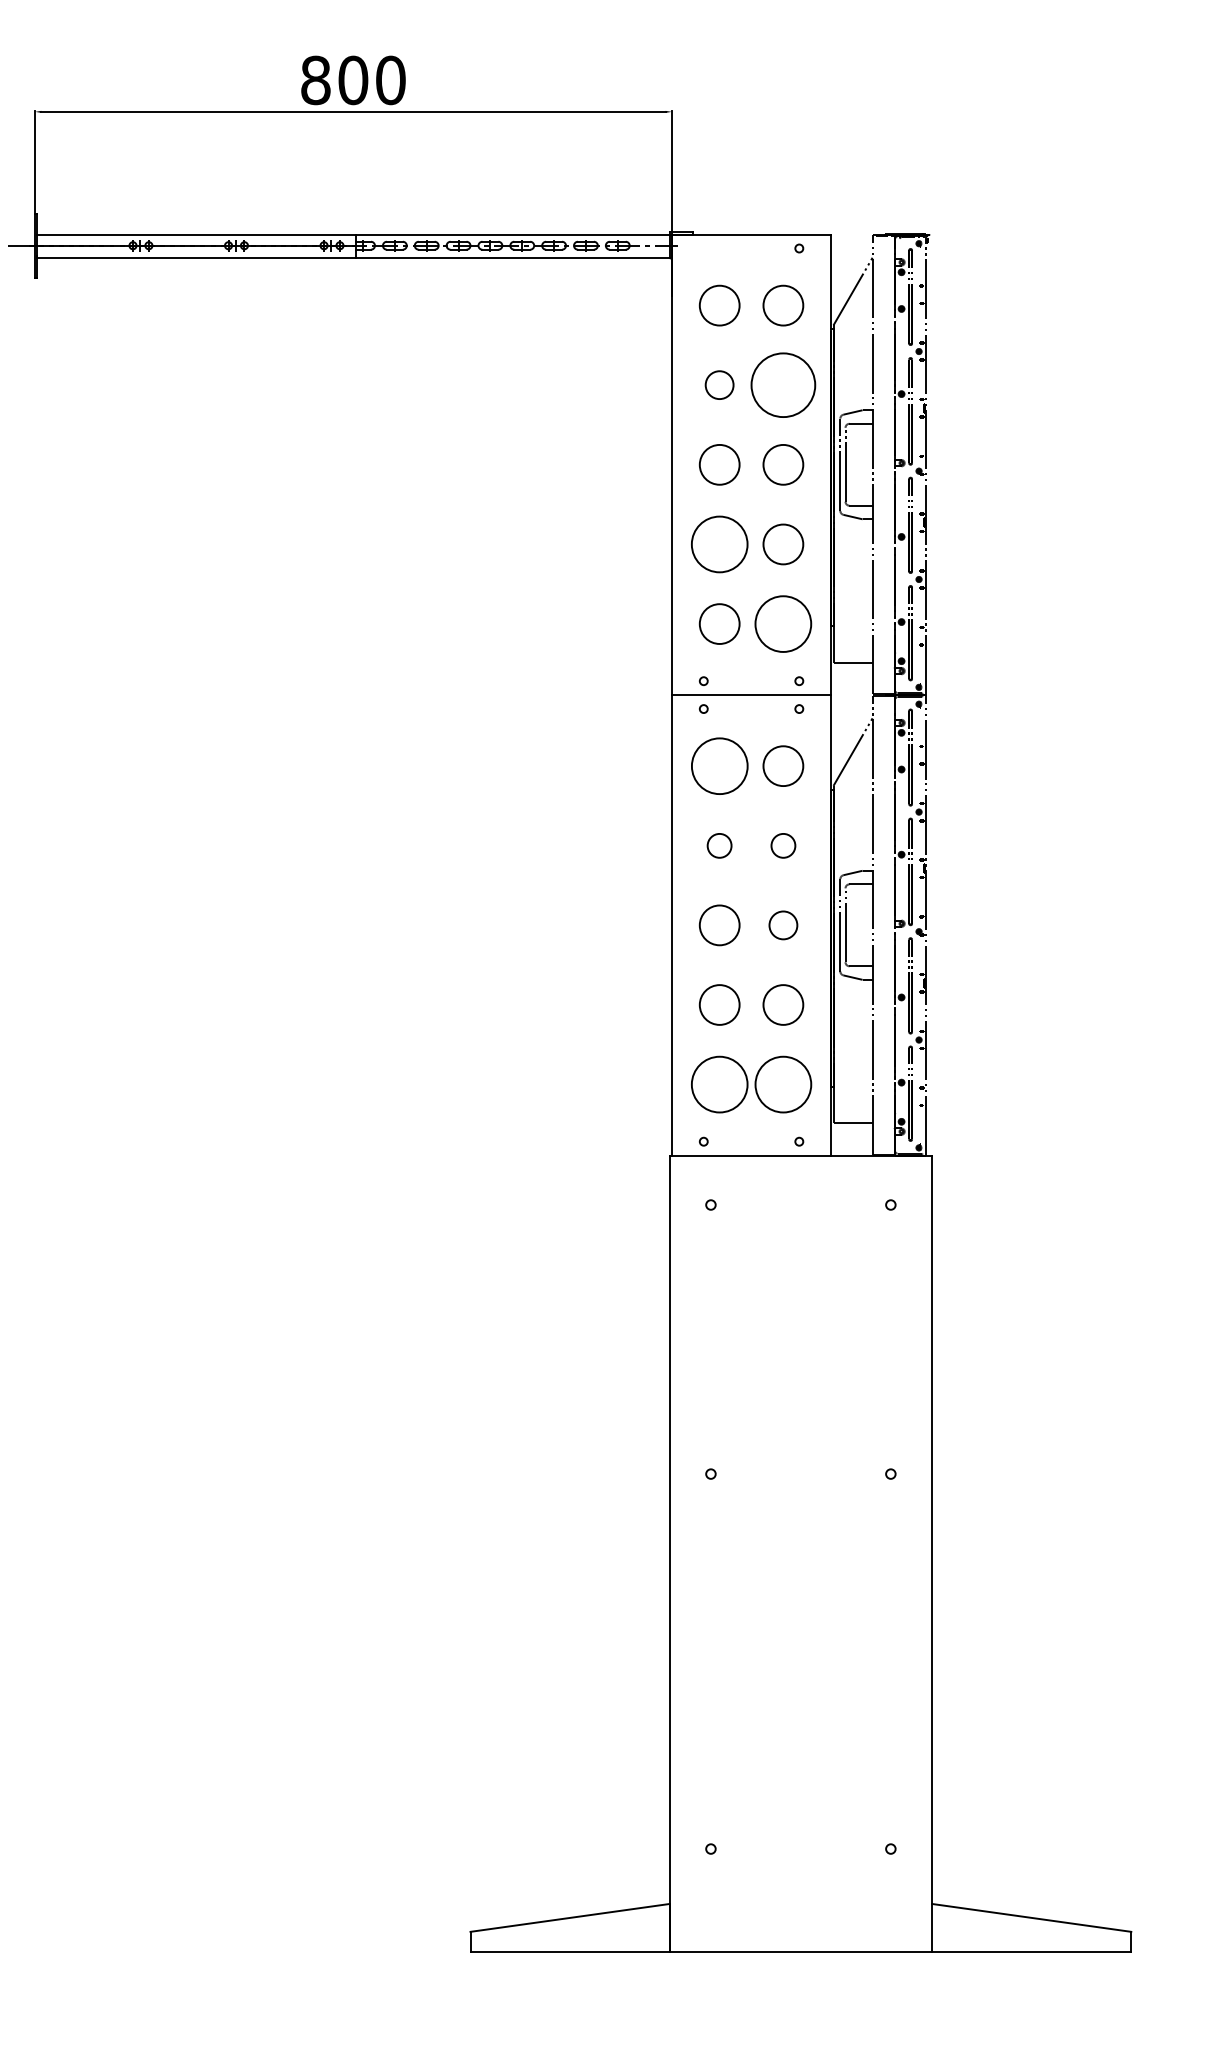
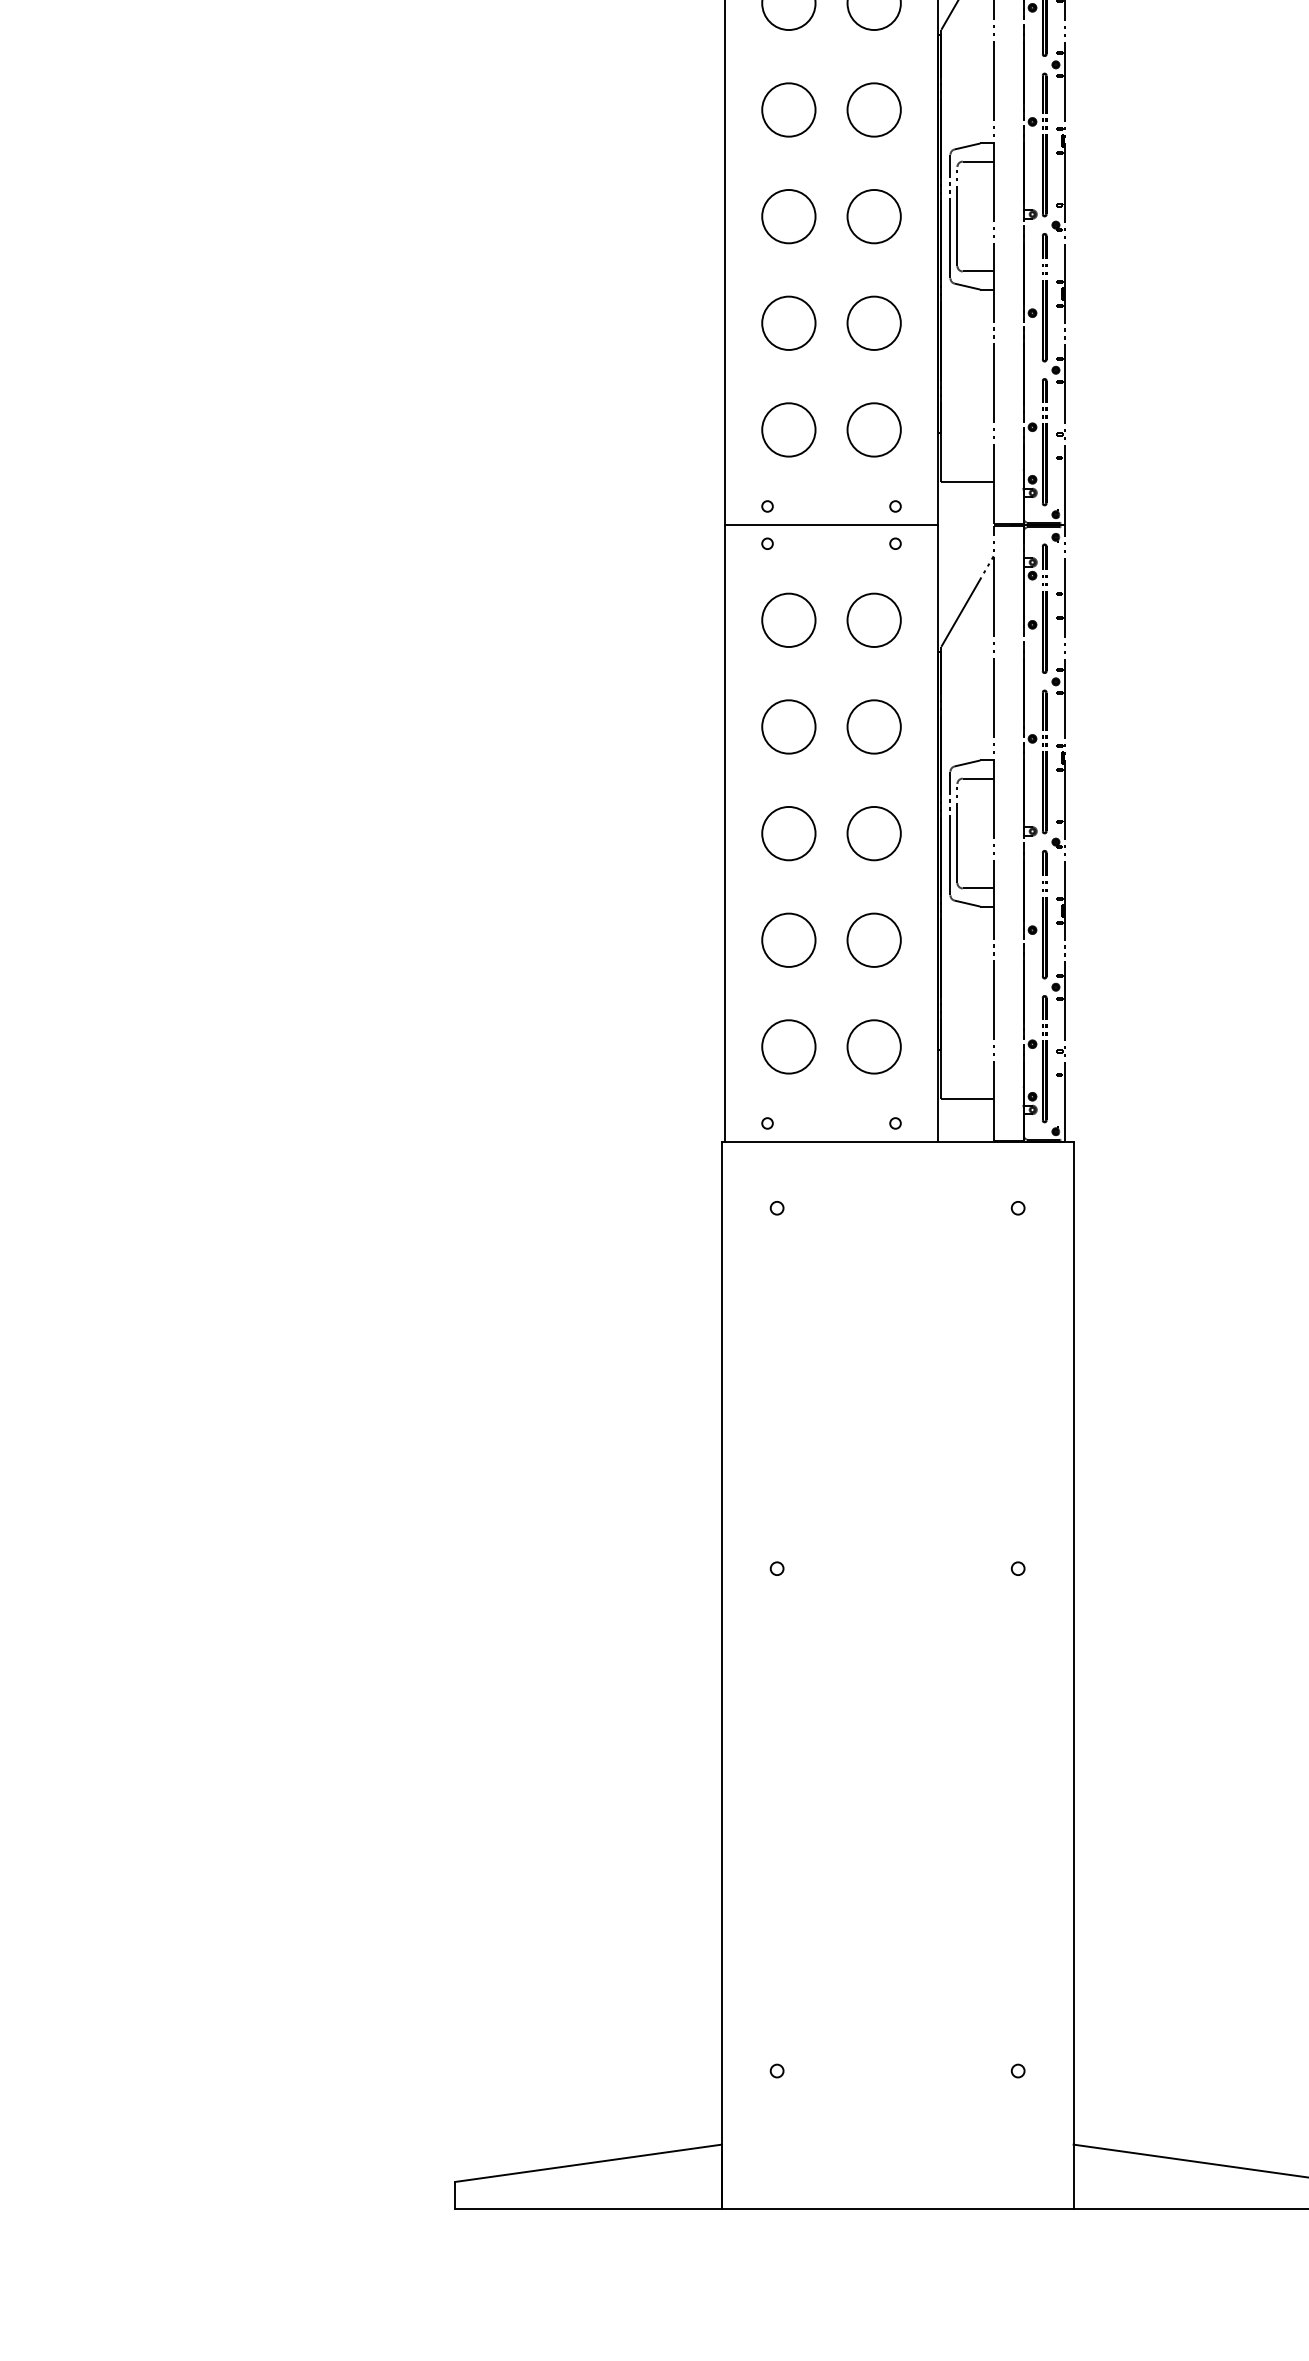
circle: (719, 384) -> (788, 108), size x1.43
circle: (783, 385) -> (874, 110), size x0.62
circle: (719, 544) -> (788, 323), size x0.71
circle: (783, 623) -> (874, 429), size x0.71
circle: (719, 765) -> (788, 619), size x0.71
circle: (719, 845) -> (788, 726), size x1.67
circle: (783, 845) -> (874, 726), size x1.67
circle: (783, 925) -> (874, 833), size x1.43
circle: (719, 1084) -> (788, 1046), size x0.71
circle: (783, 1084) -> (874, 1046), size x0.71

